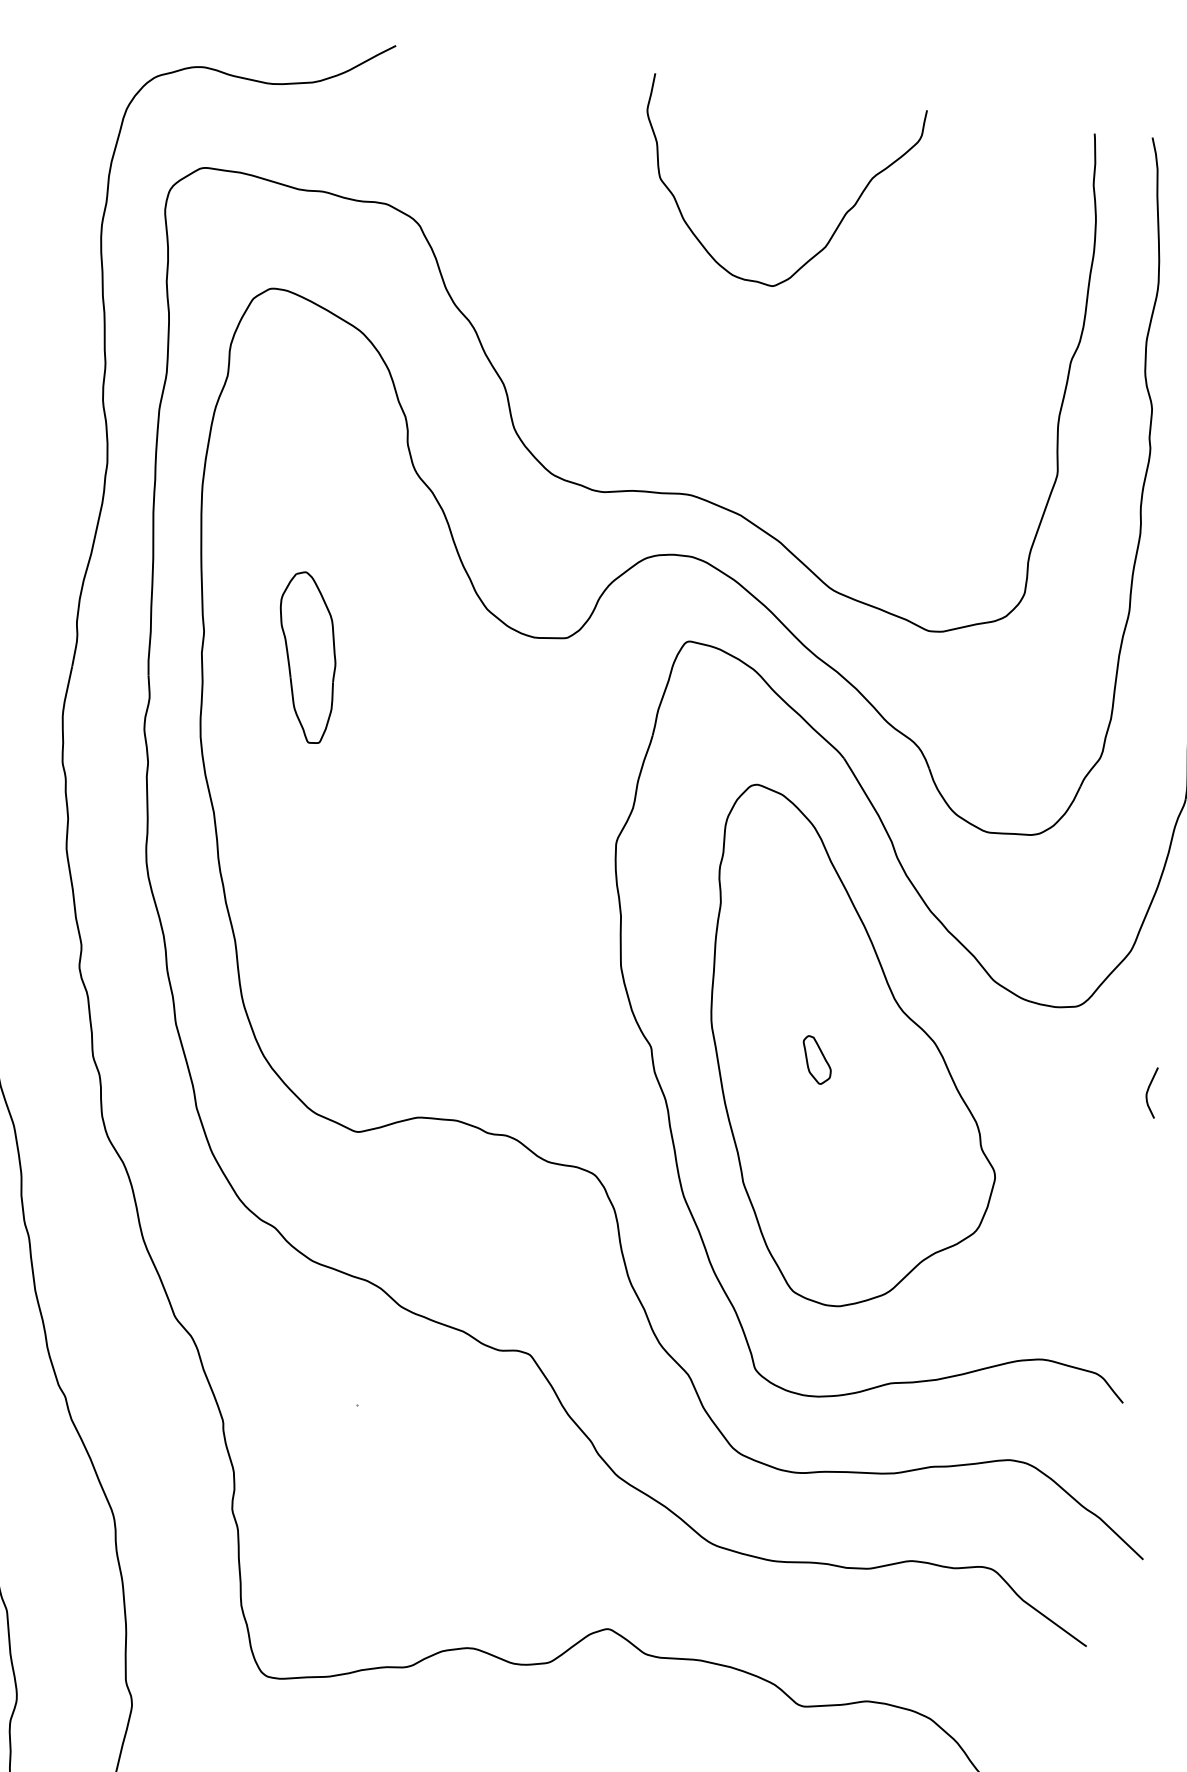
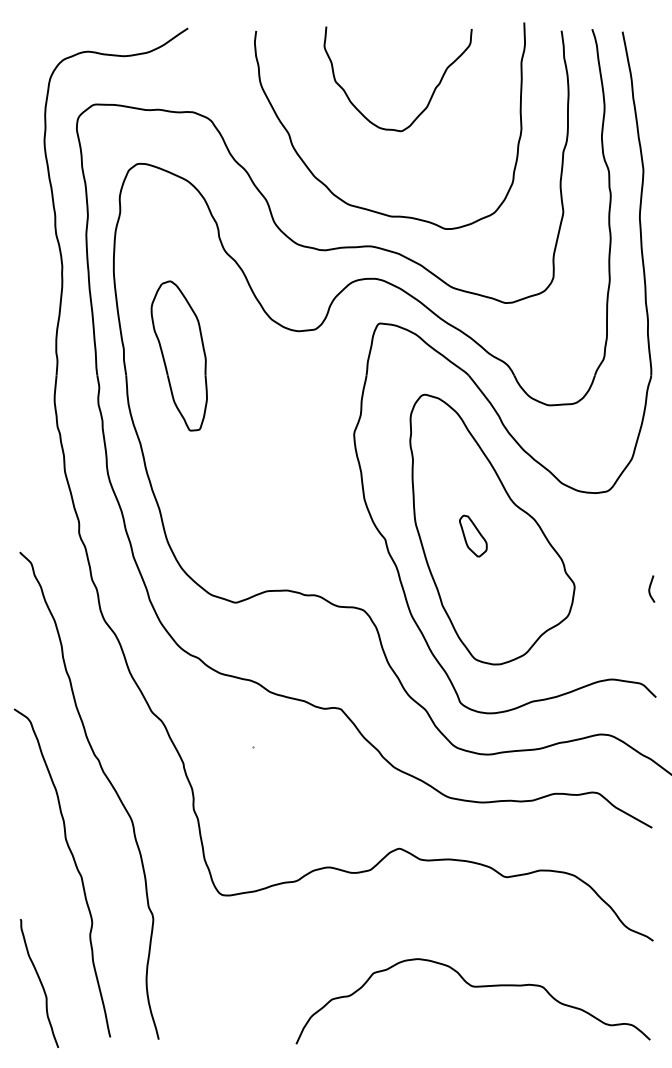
curve: (691, 423) -> (367, 208), added
part: (304, 656) -> (178, 355), size x1.67
part: (817, 1059) -> (473, 535), size x1.67
curve: (1149, 1091) -> (650, 588), moved

